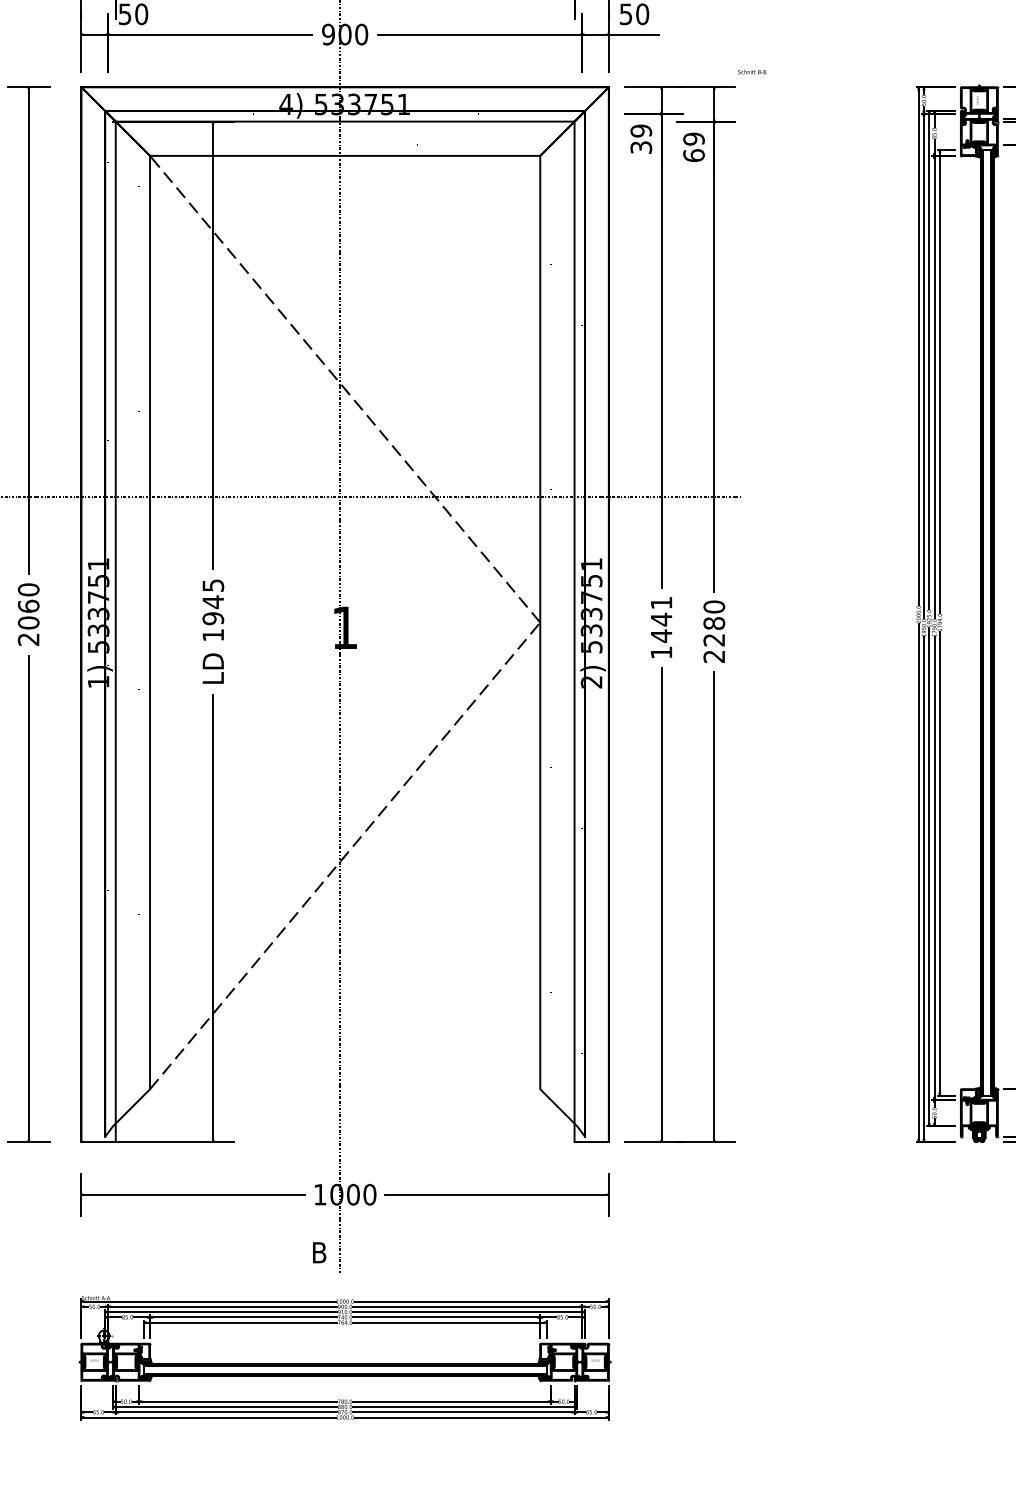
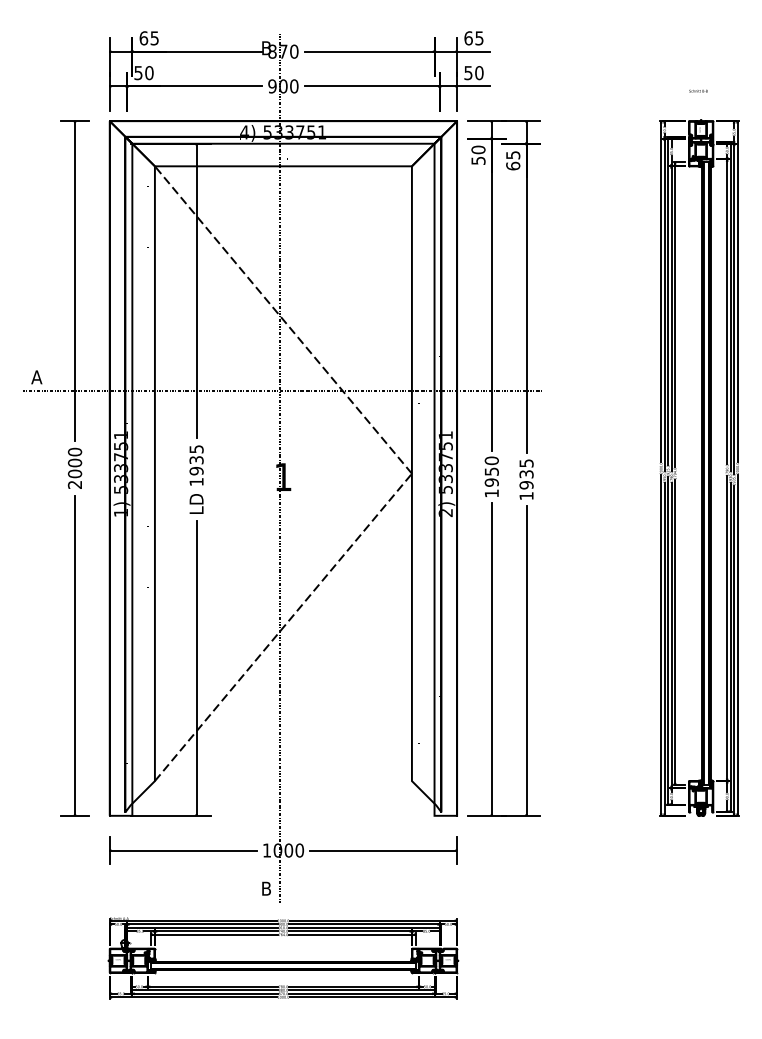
text: (752, 71) -> (698, 90), moved
text: (641, 137) -> (478, 154), 39 -> 50
text: (694, 139) -> (513, 155), 69 -> 65
text: (213, 601) -> (196, 459), 1945 -> 1935
text: (27, 605) -> (74, 462), 2060 -> 2000
text: (661, 619) -> (491, 471), 1441 -> 1950
text: (714, 631) -> (526, 479), 2280 -> 1935

